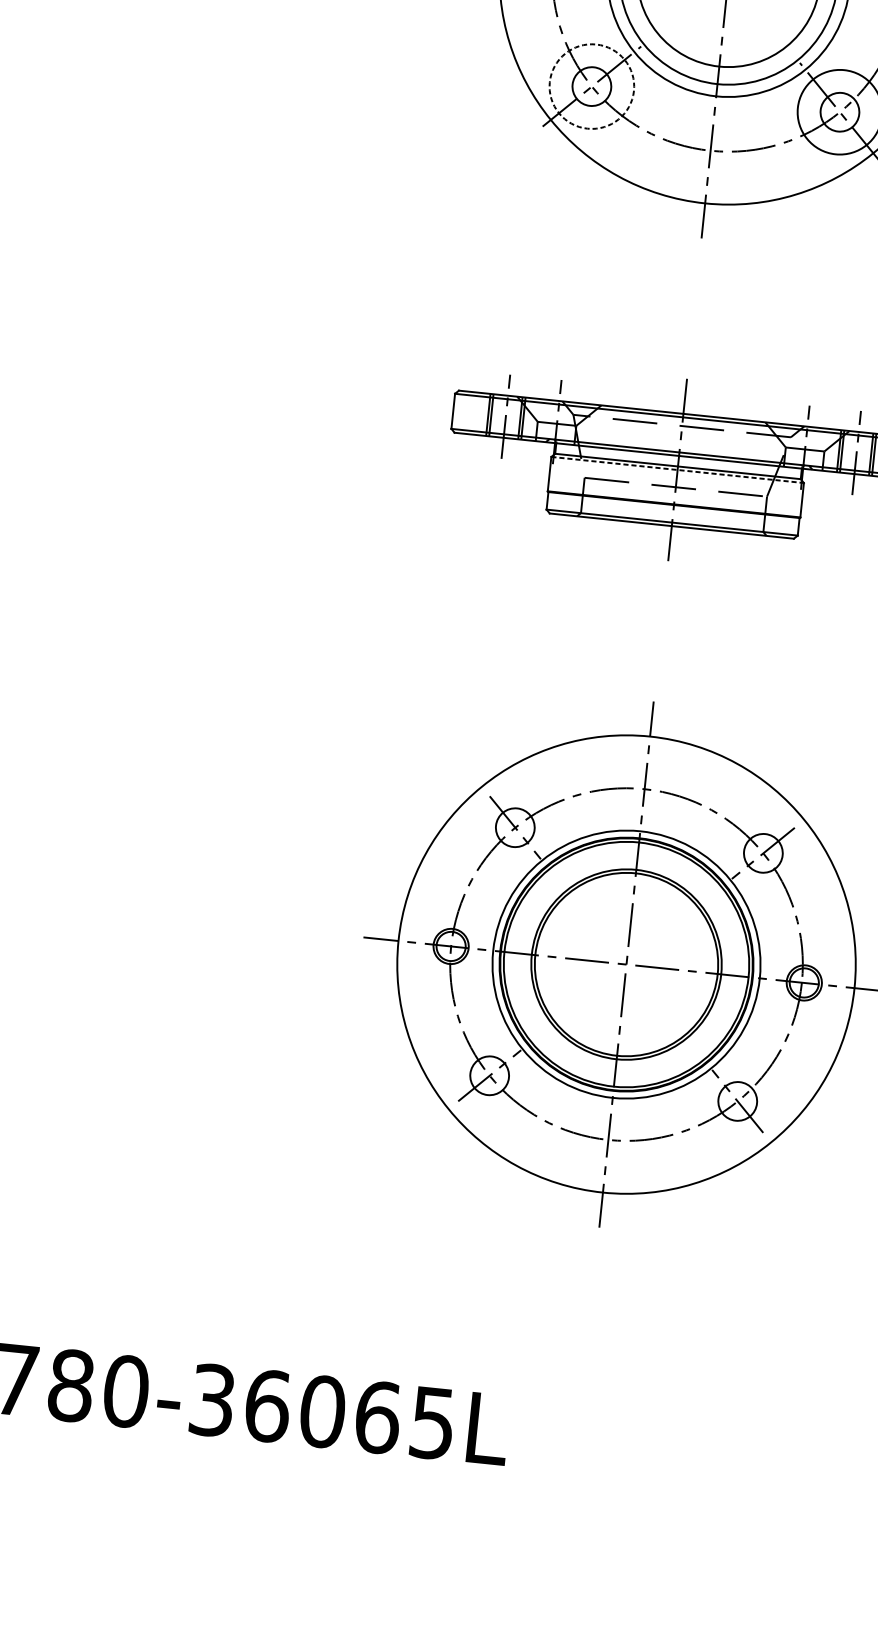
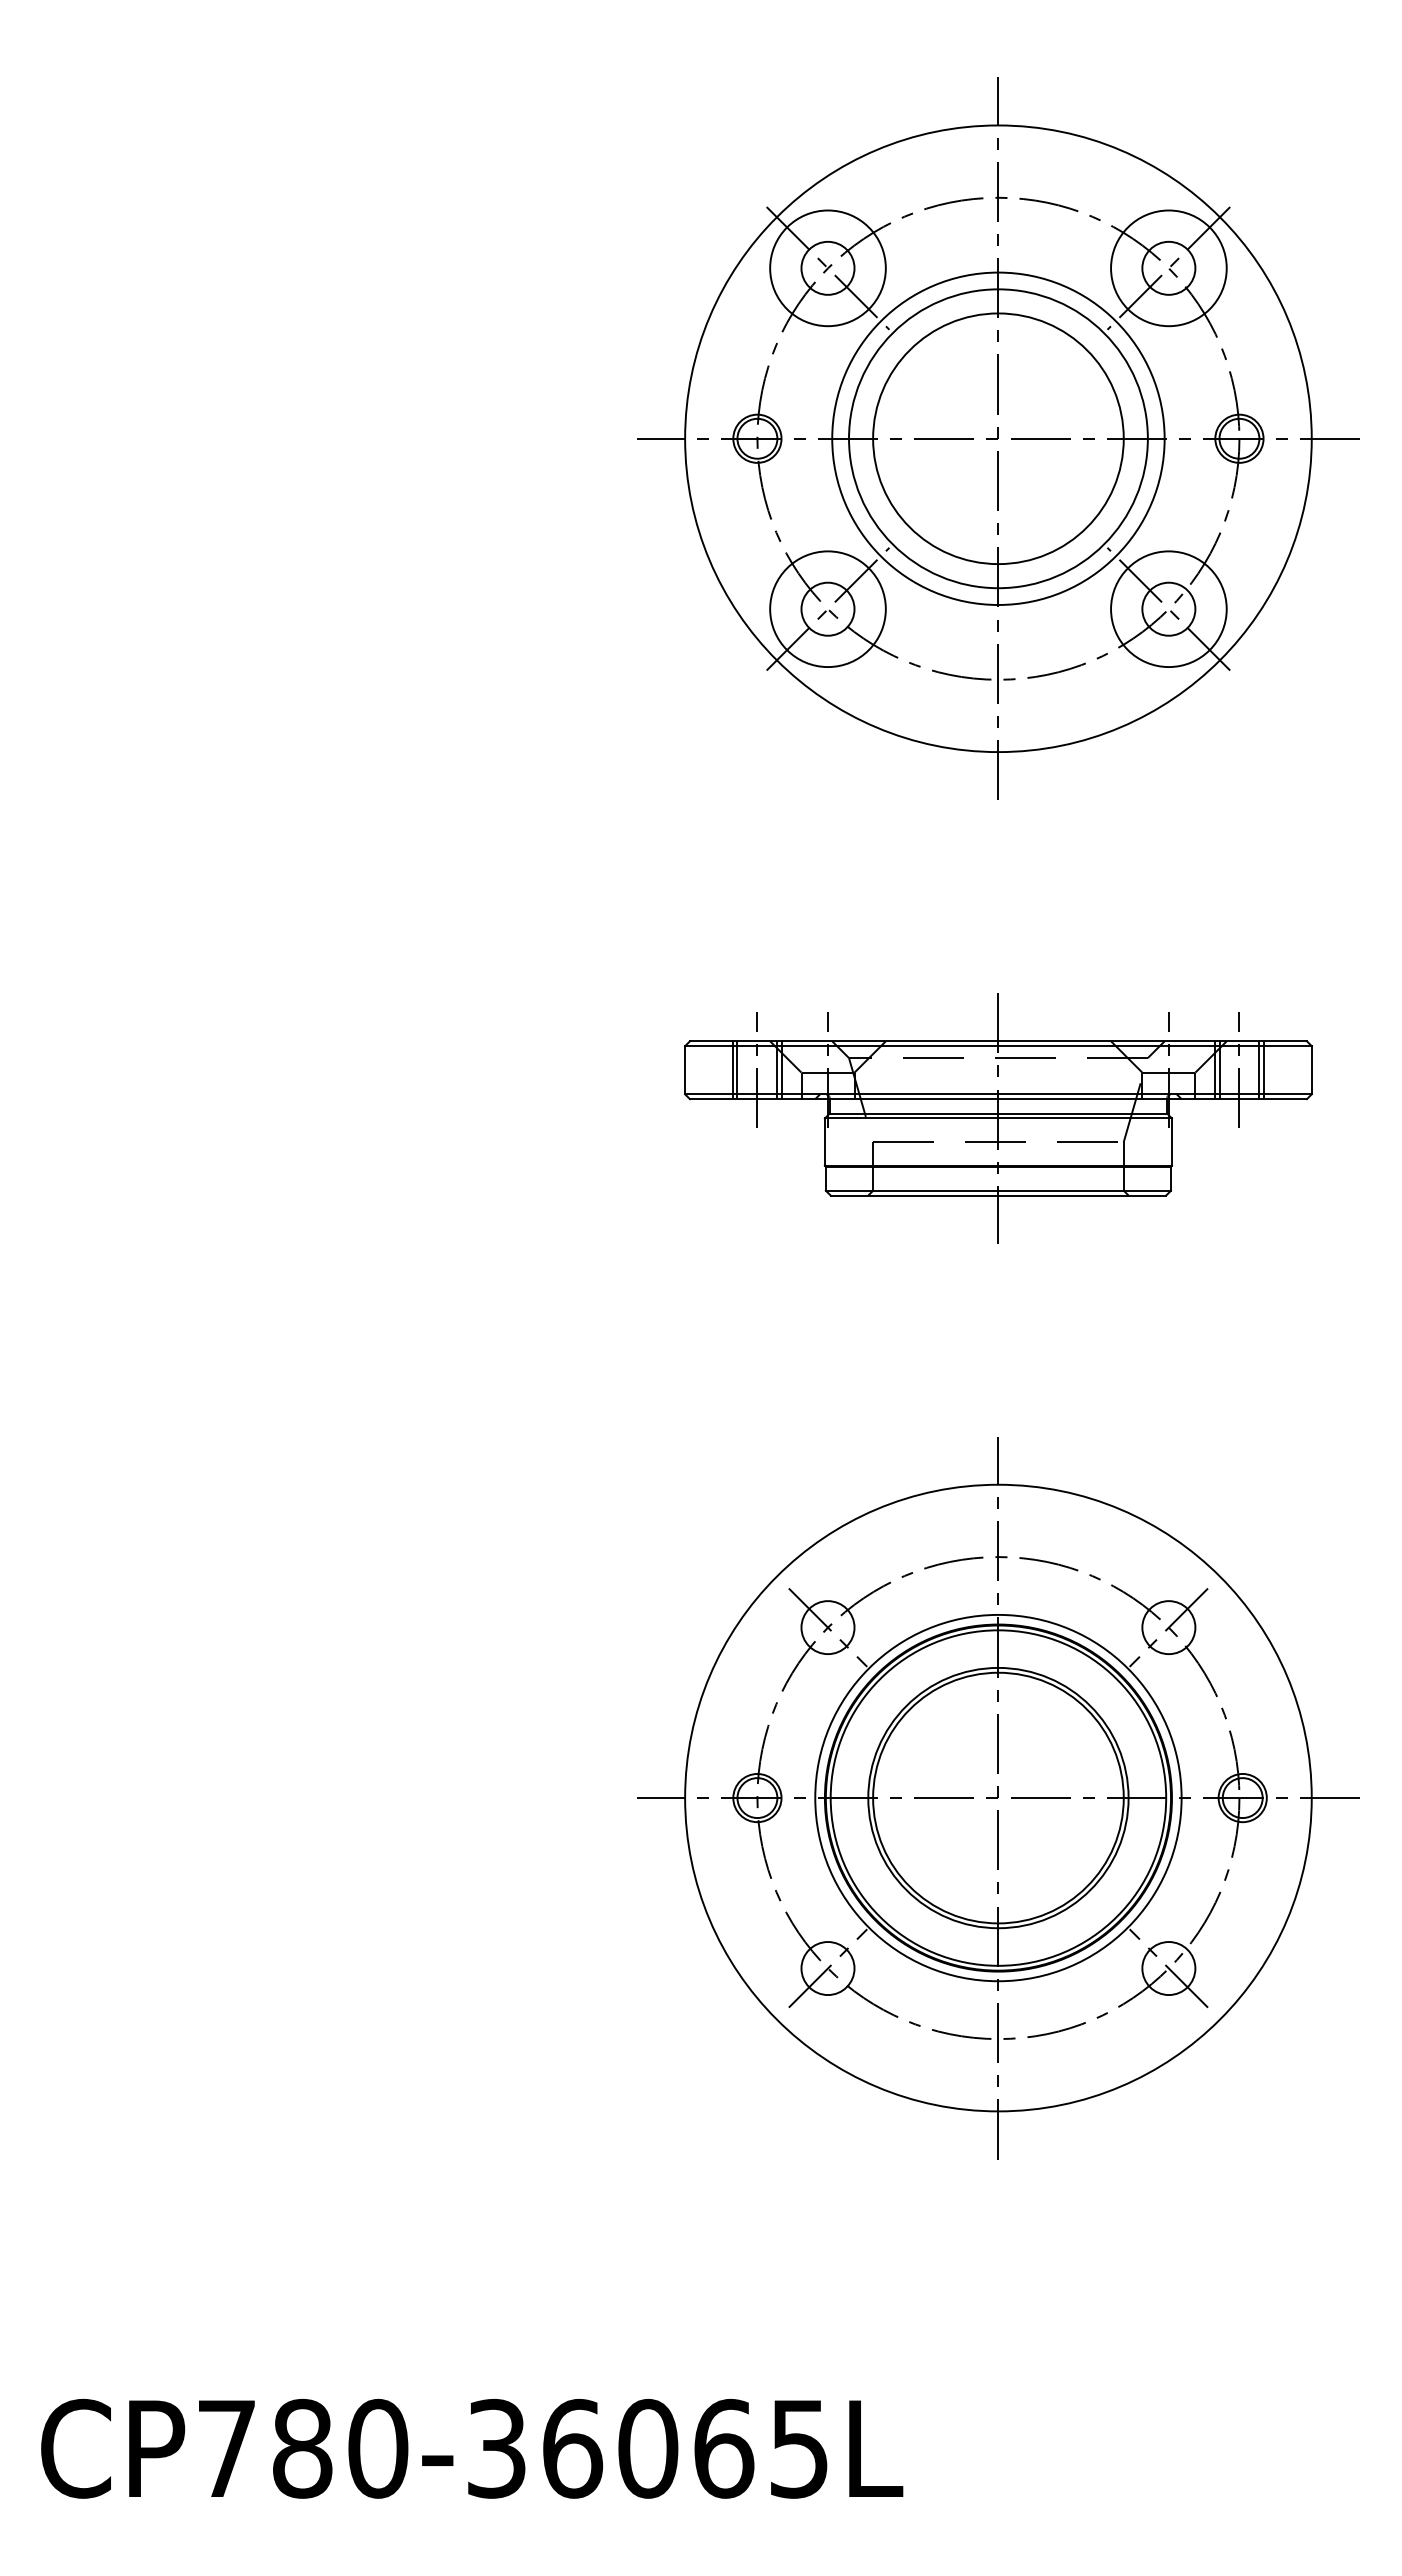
circle: (591, 86) -> (827, 609), dashed -> solid
line: (677, 470) -> (998, 1118), dashed -> solid

